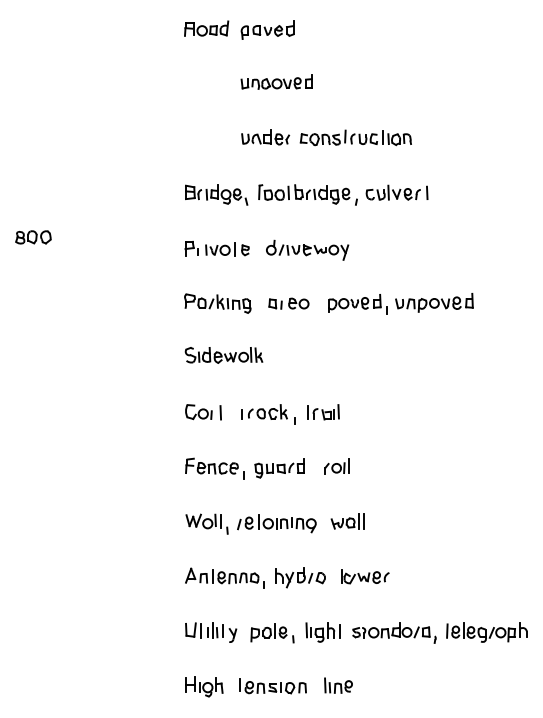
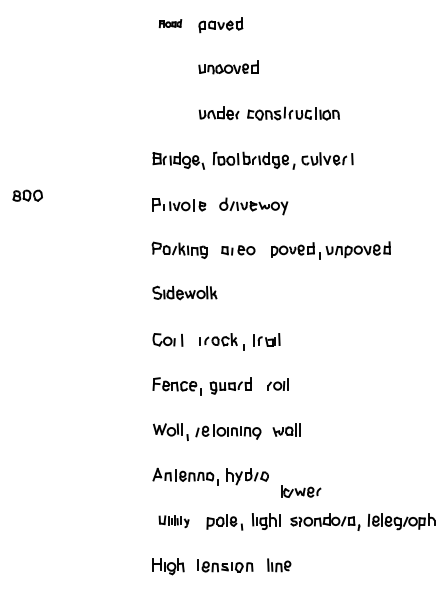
part: (206, 28) -> (170, 23), size x0.6
part: (365, 576) -> (301, 491), moved
part: (210, 632) -> (173, 521), size x0.7

